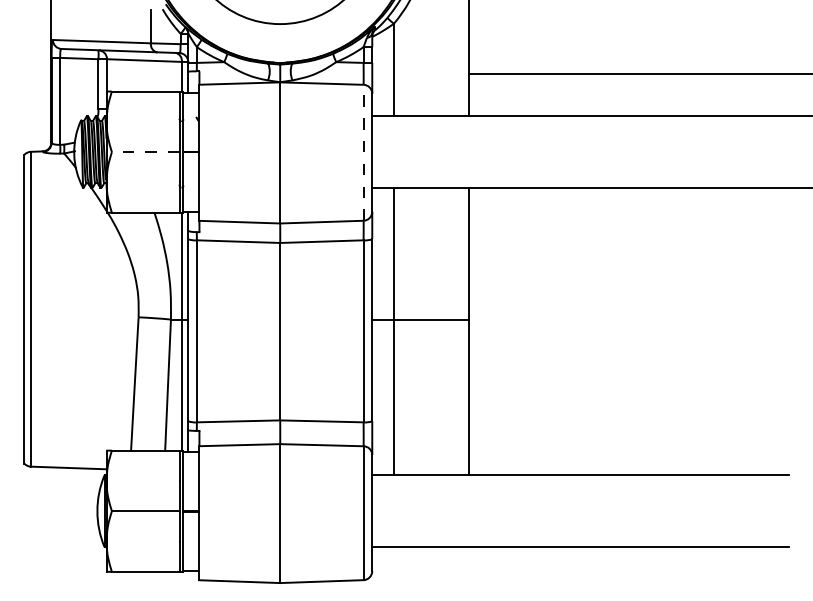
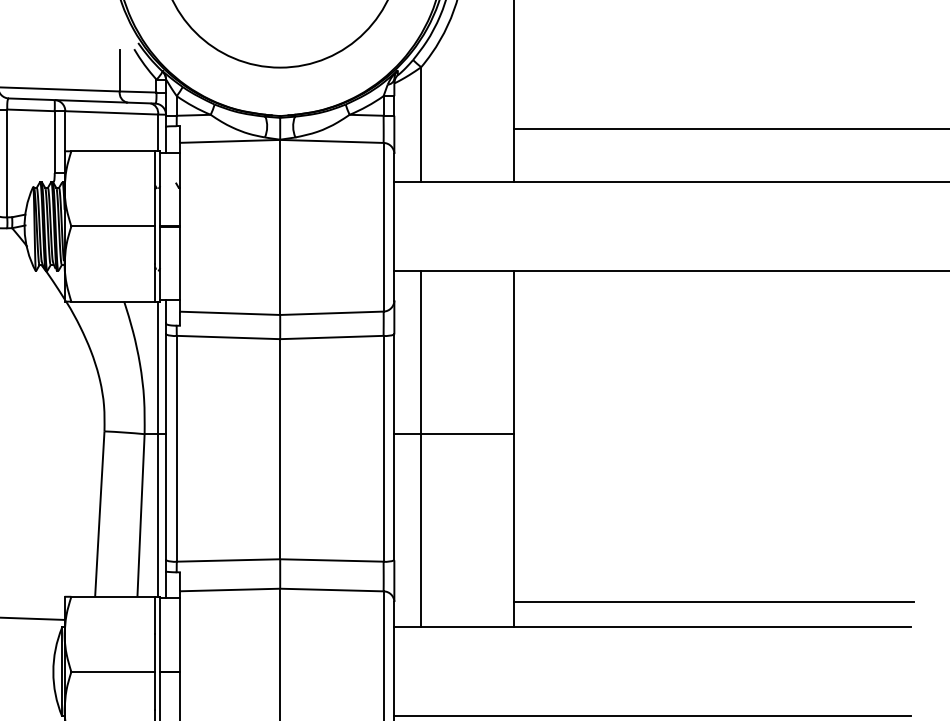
line: (145, 152) -> (113, 226), dashed -> solid
line: (363, 152) -> (383, 226), dashed -> solid
line: (629, 455) -> (713, 602), added

